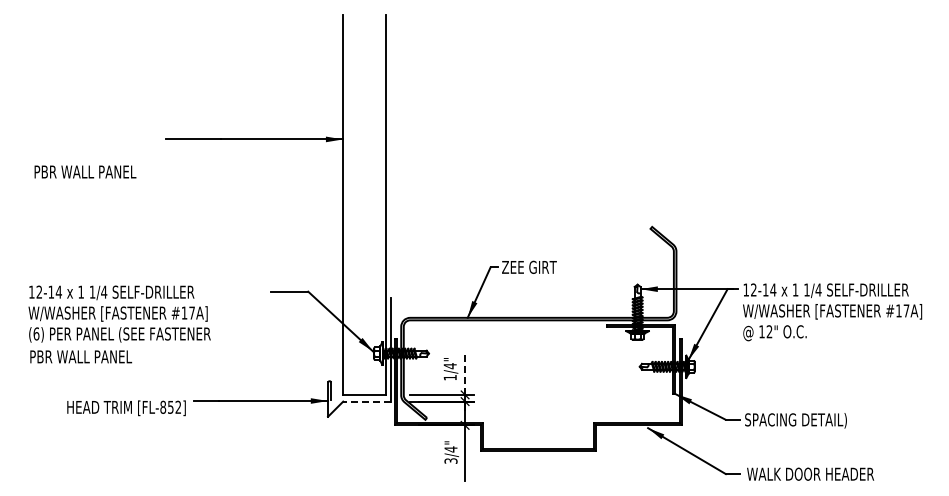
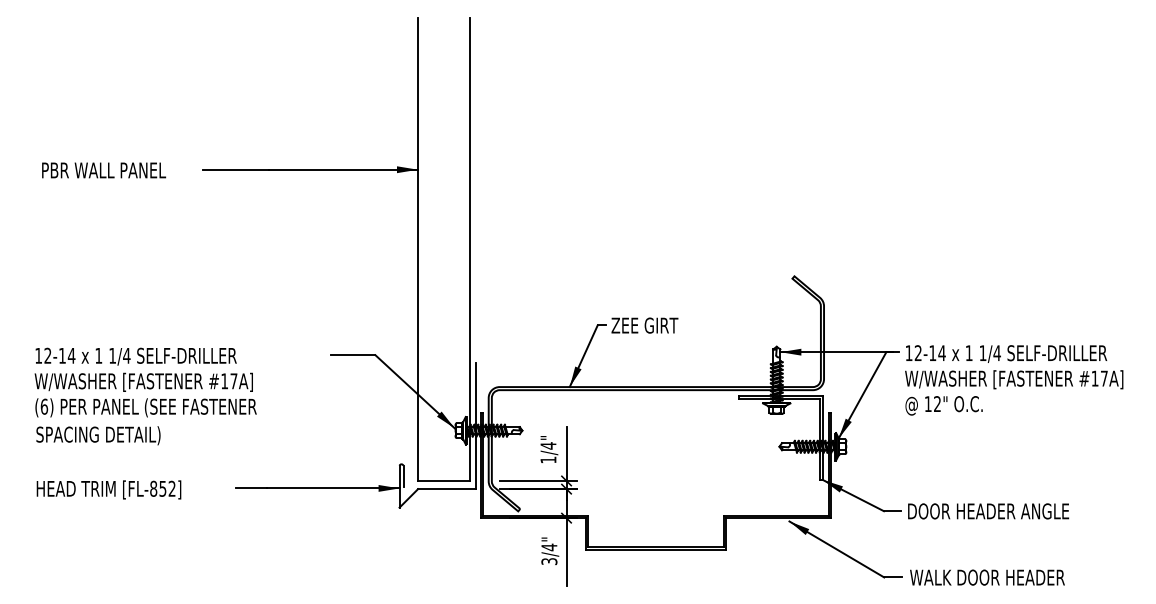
text: (85, 171) -> (104, 169), moved
text: (81, 357) -> (99, 435), PBR WALL PANEL -> SPACING DETAIL)
line: (465, 372) -> (567, 453), dashed -> solid
line: (367, 401) -> (447, 489), dashed -> solid
text: (126, 408) -> (108, 490), moved
text: (811, 420) -> (988, 512), SPACING DETAIL) -> DOOR HEADER ANGLE

